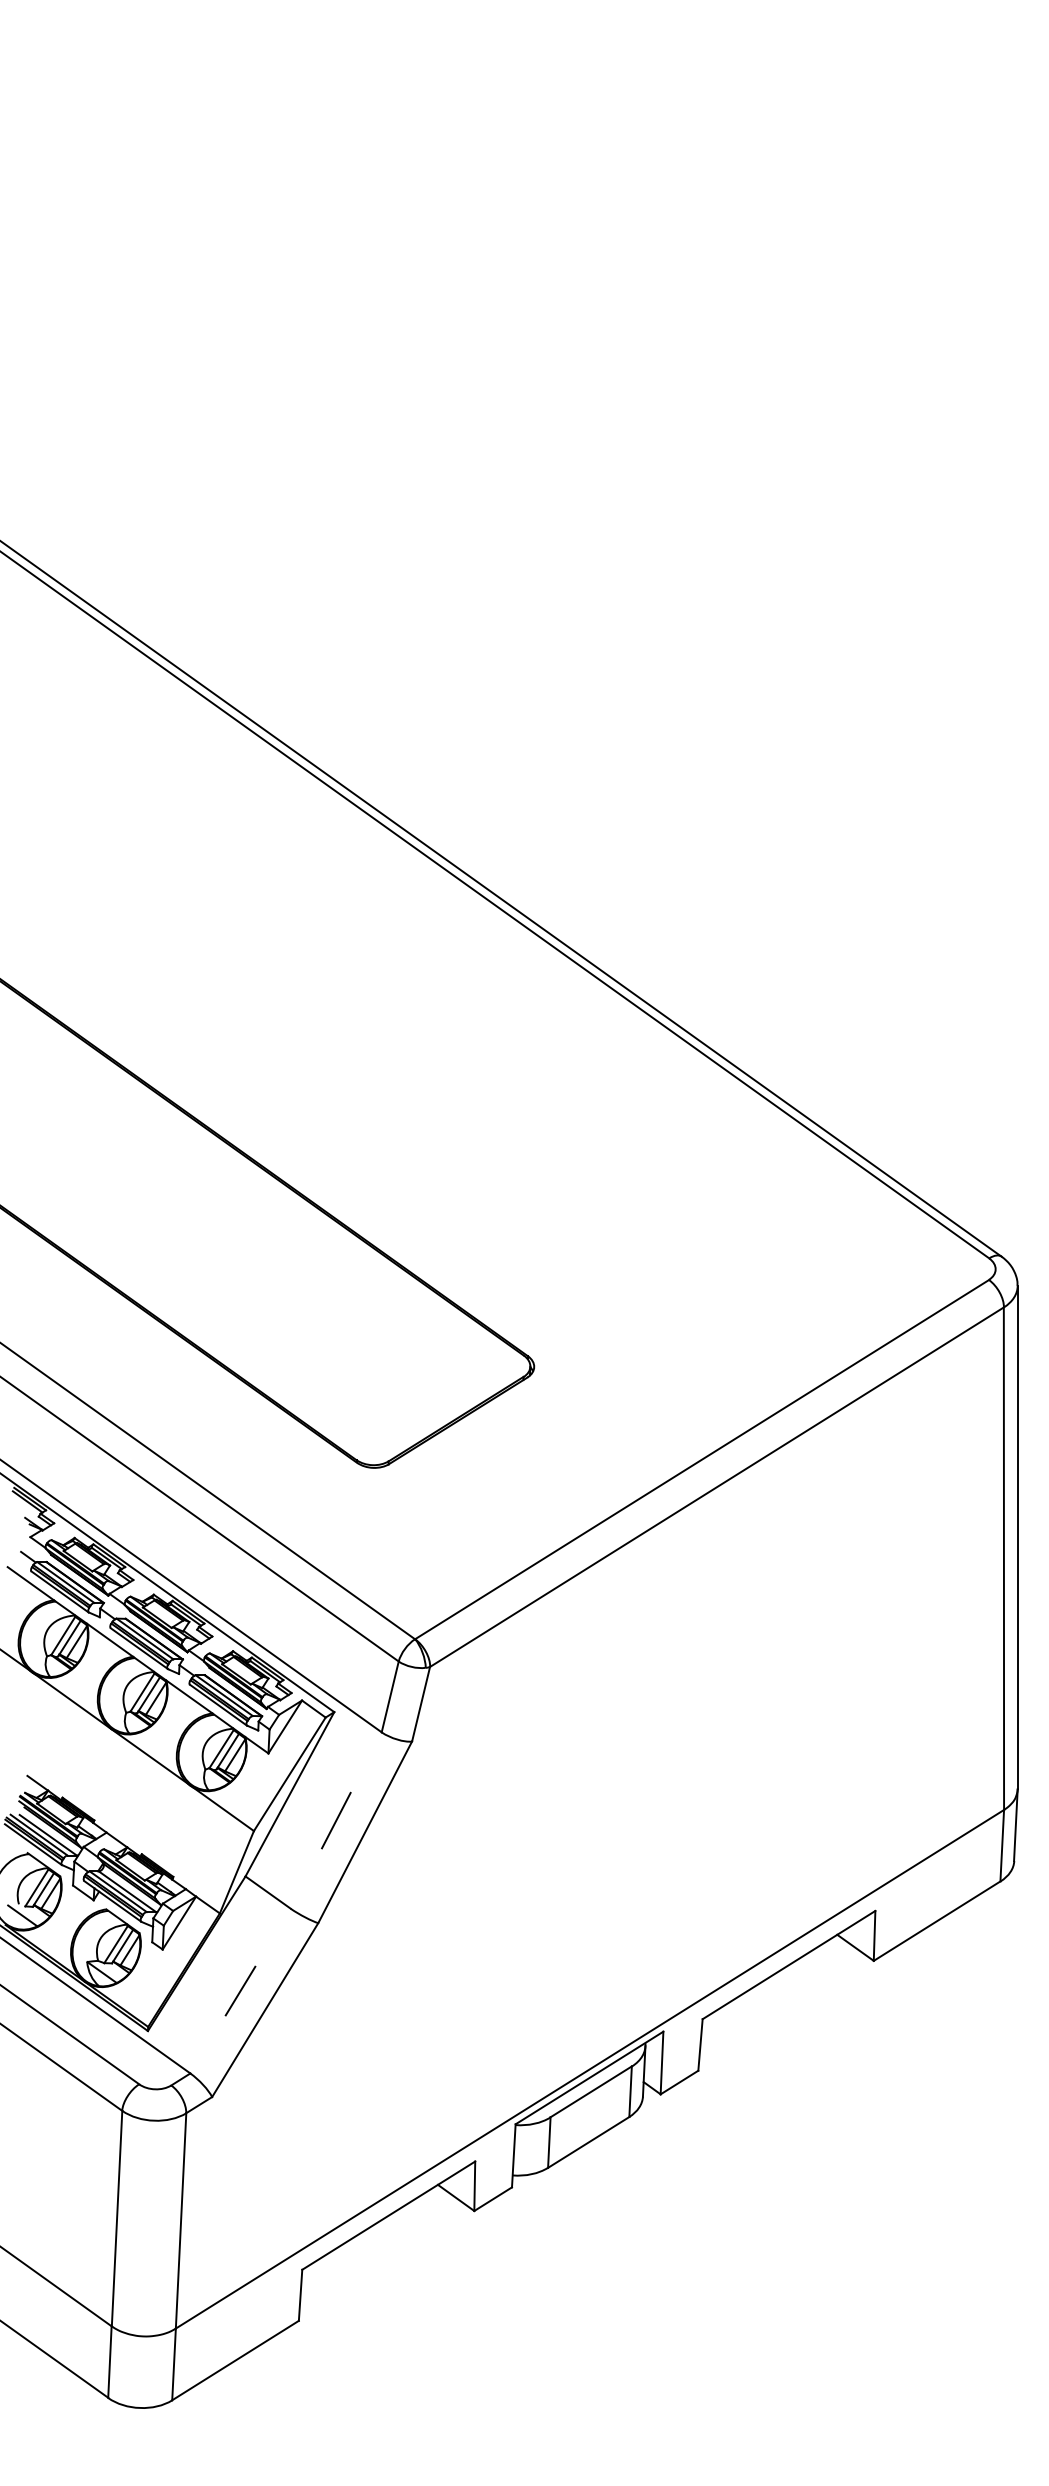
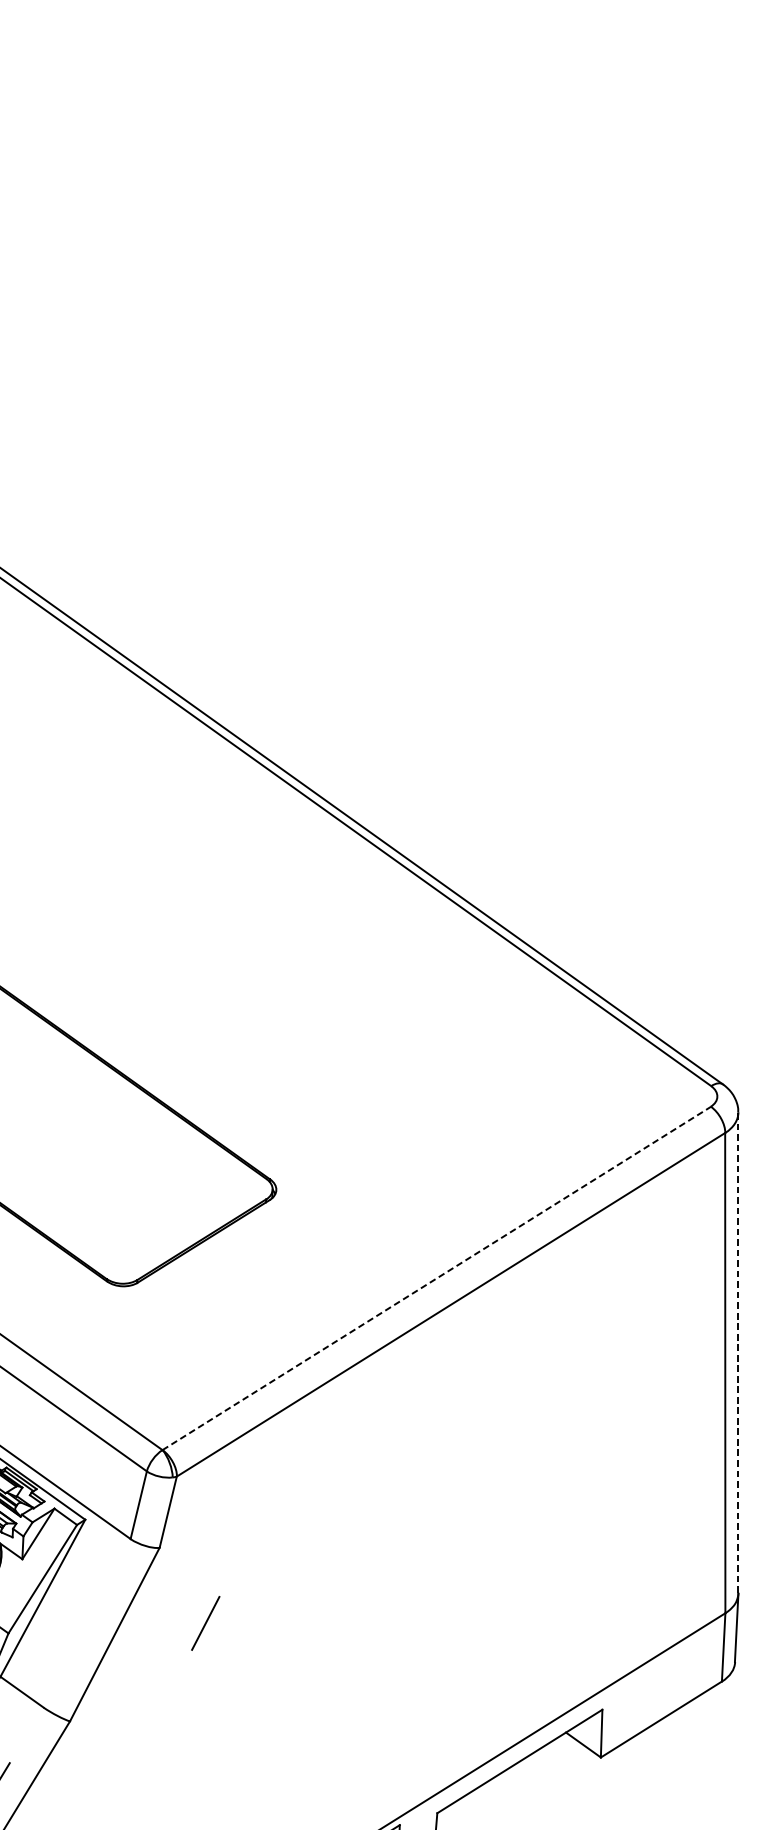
line: (702, 1459) -> (437, 1278), solid -> dashed
line: (1017, 1536) -> (738, 1351), solid -> dashed
line: (336, 1820) -> (205, 1623), moved

